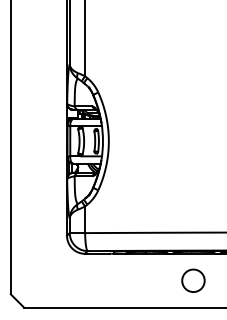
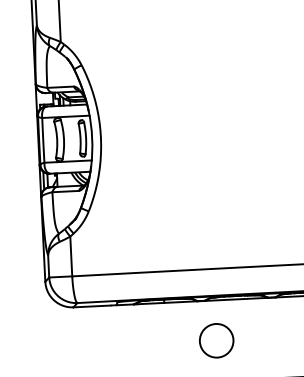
circle: (193, 280) -> (216, 340), moved

